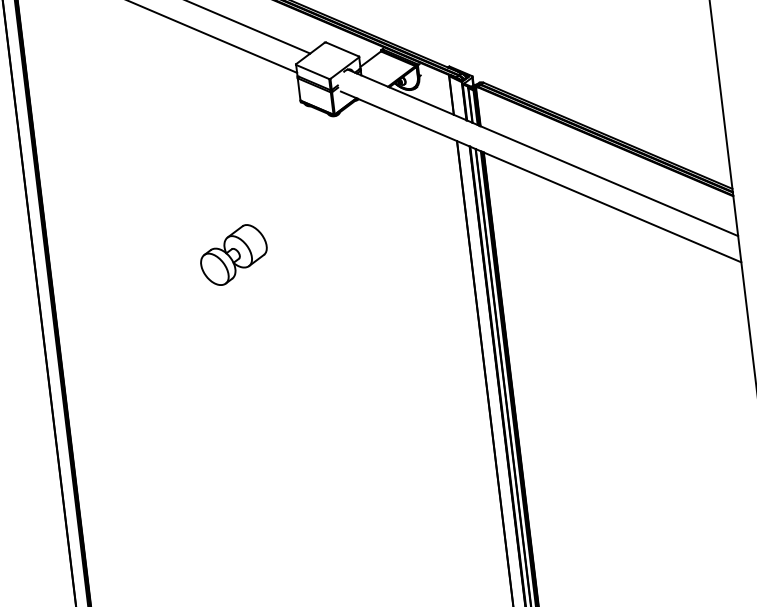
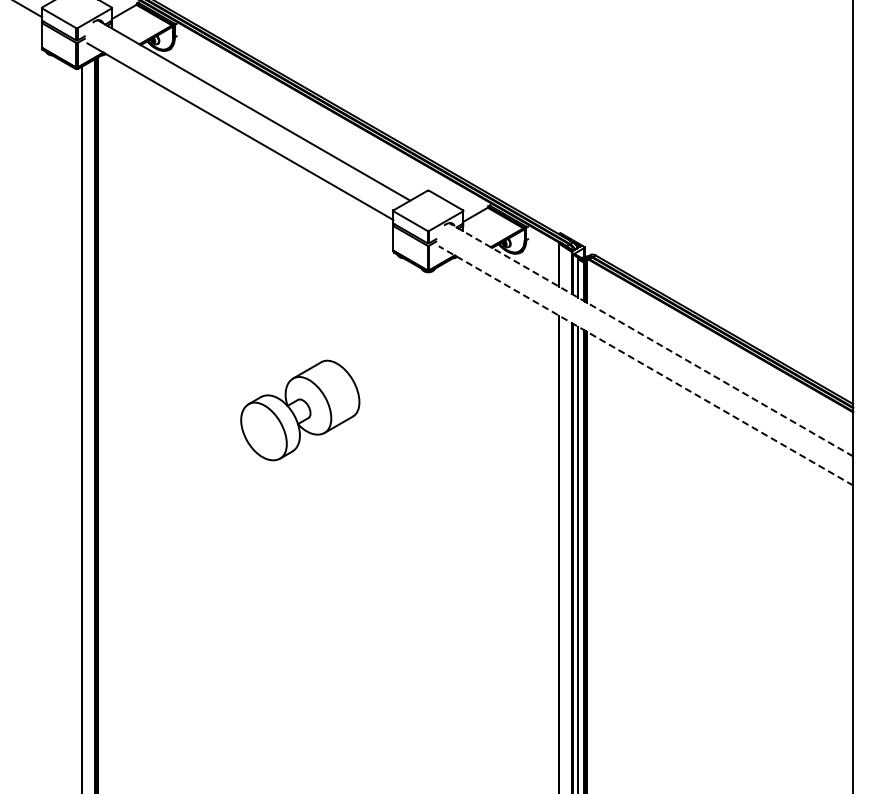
line: (542, 152) -> (650, 339), solid -> dashed
line: (540, 176) -> (645, 365), solid -> dashed
part: (234, 255) -> (300, 410), size x1.6

